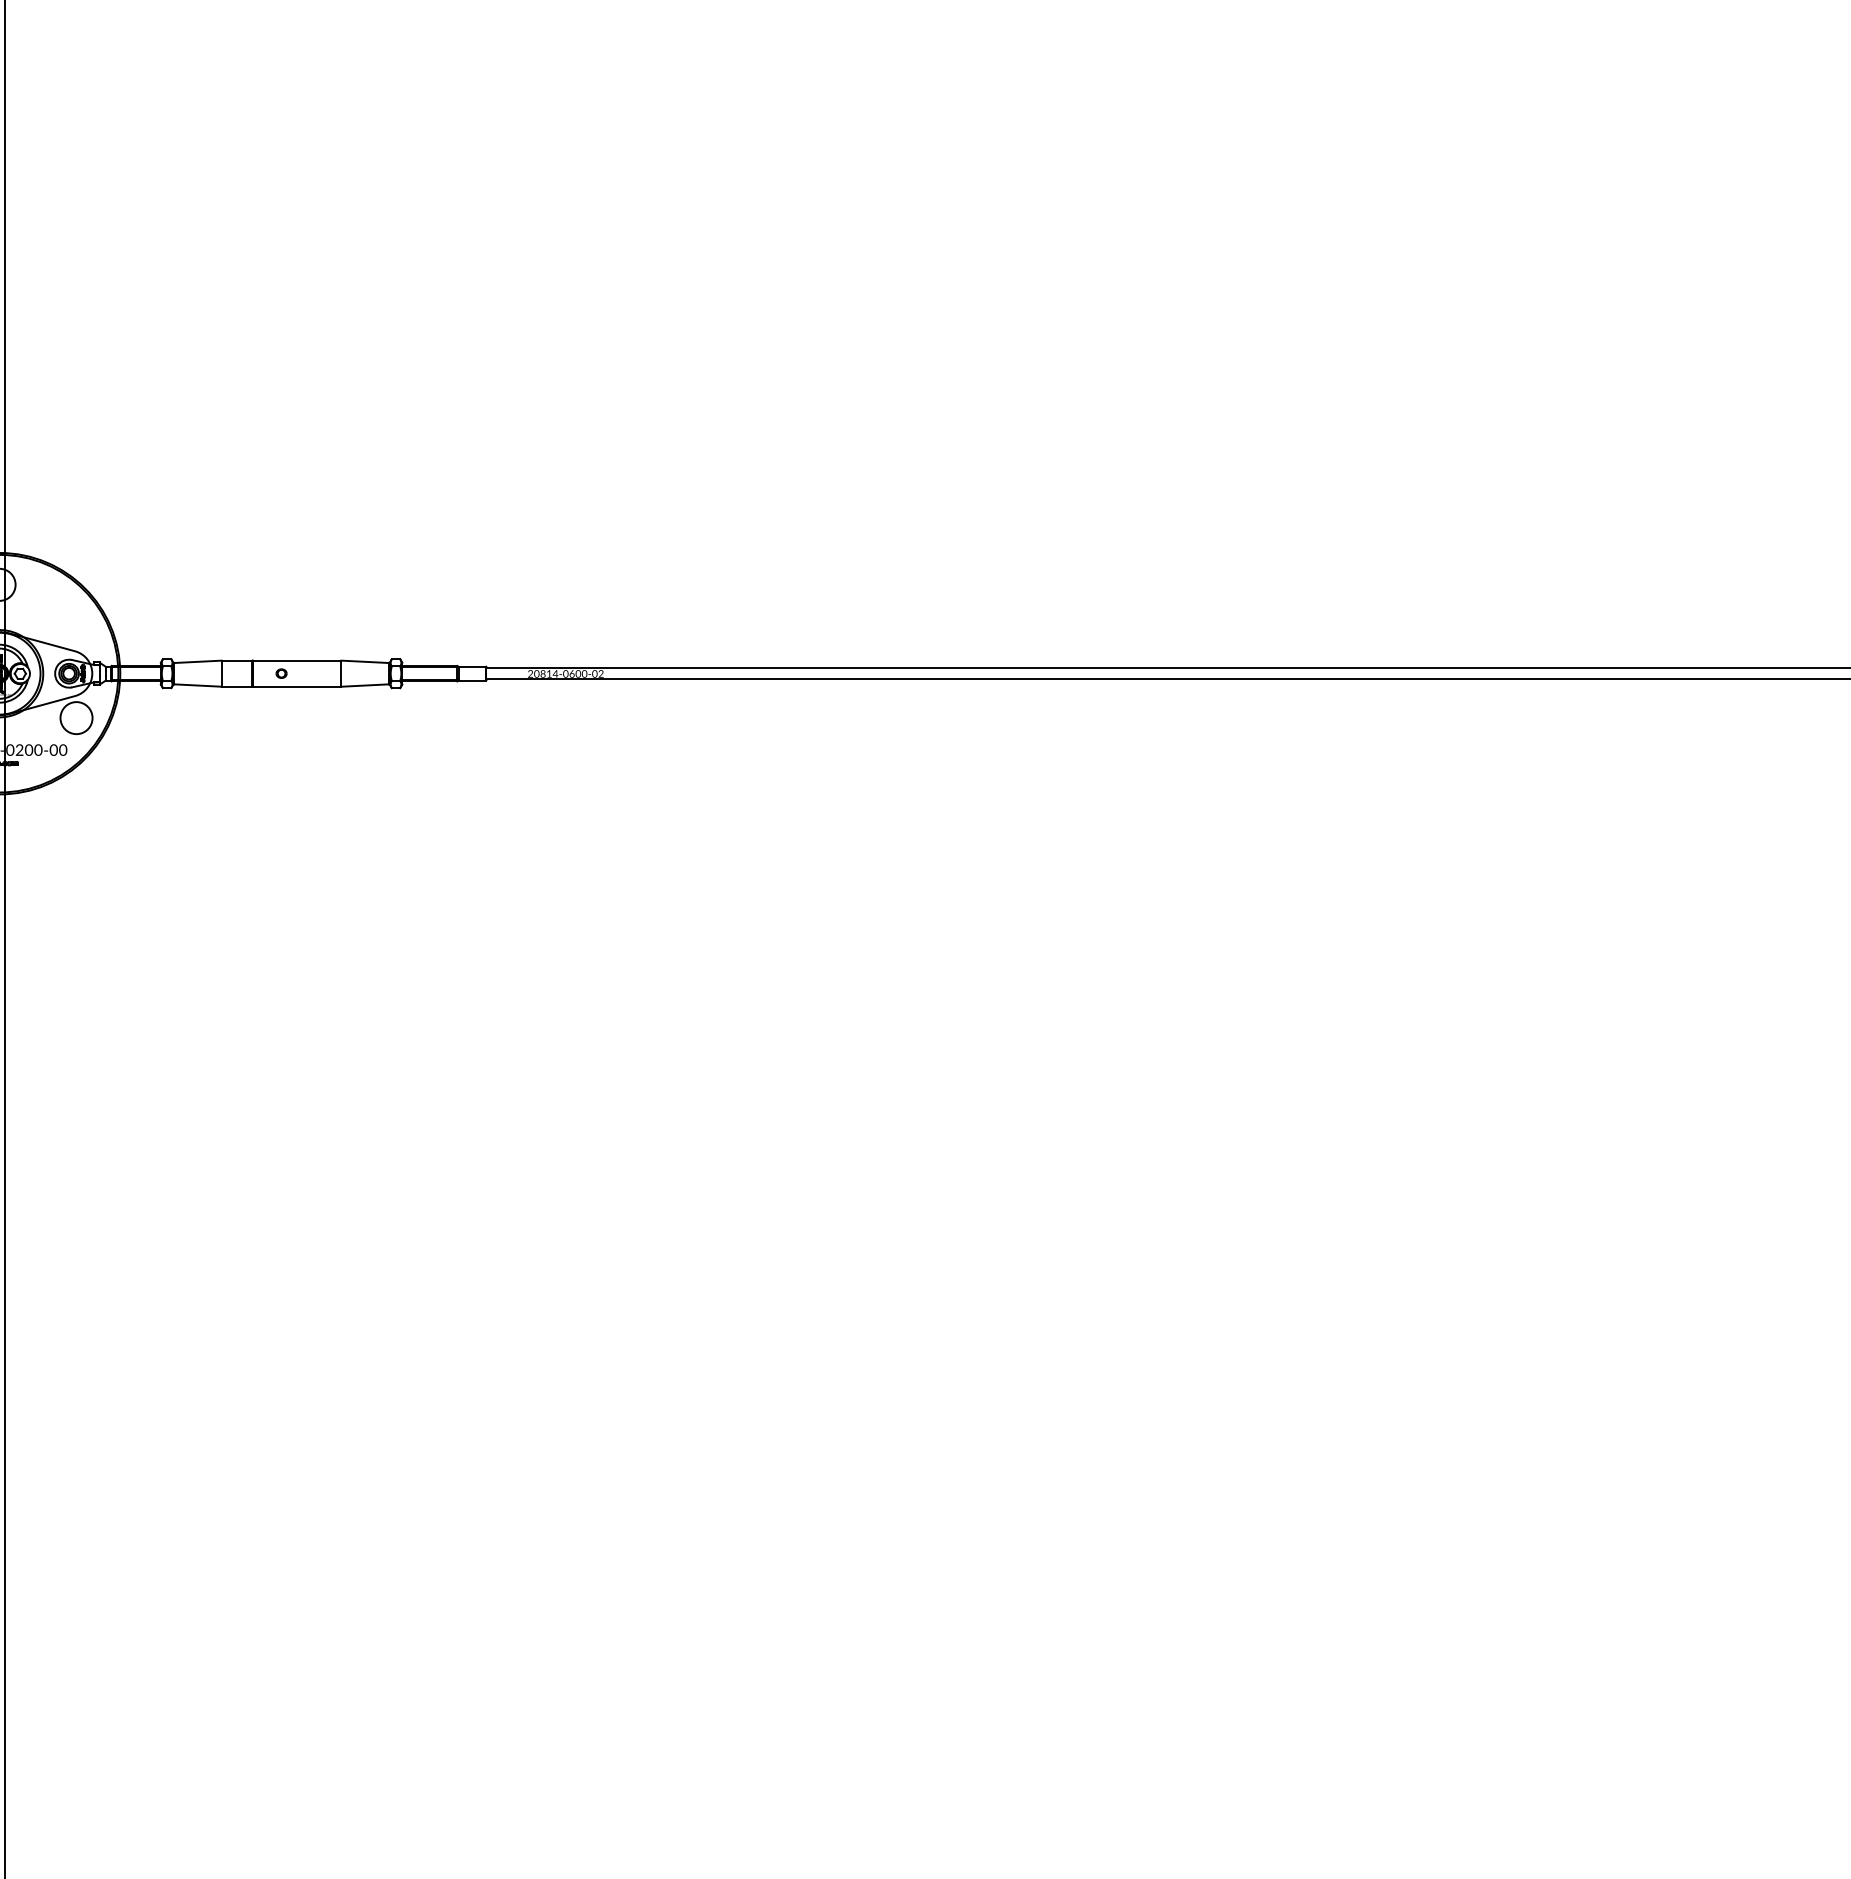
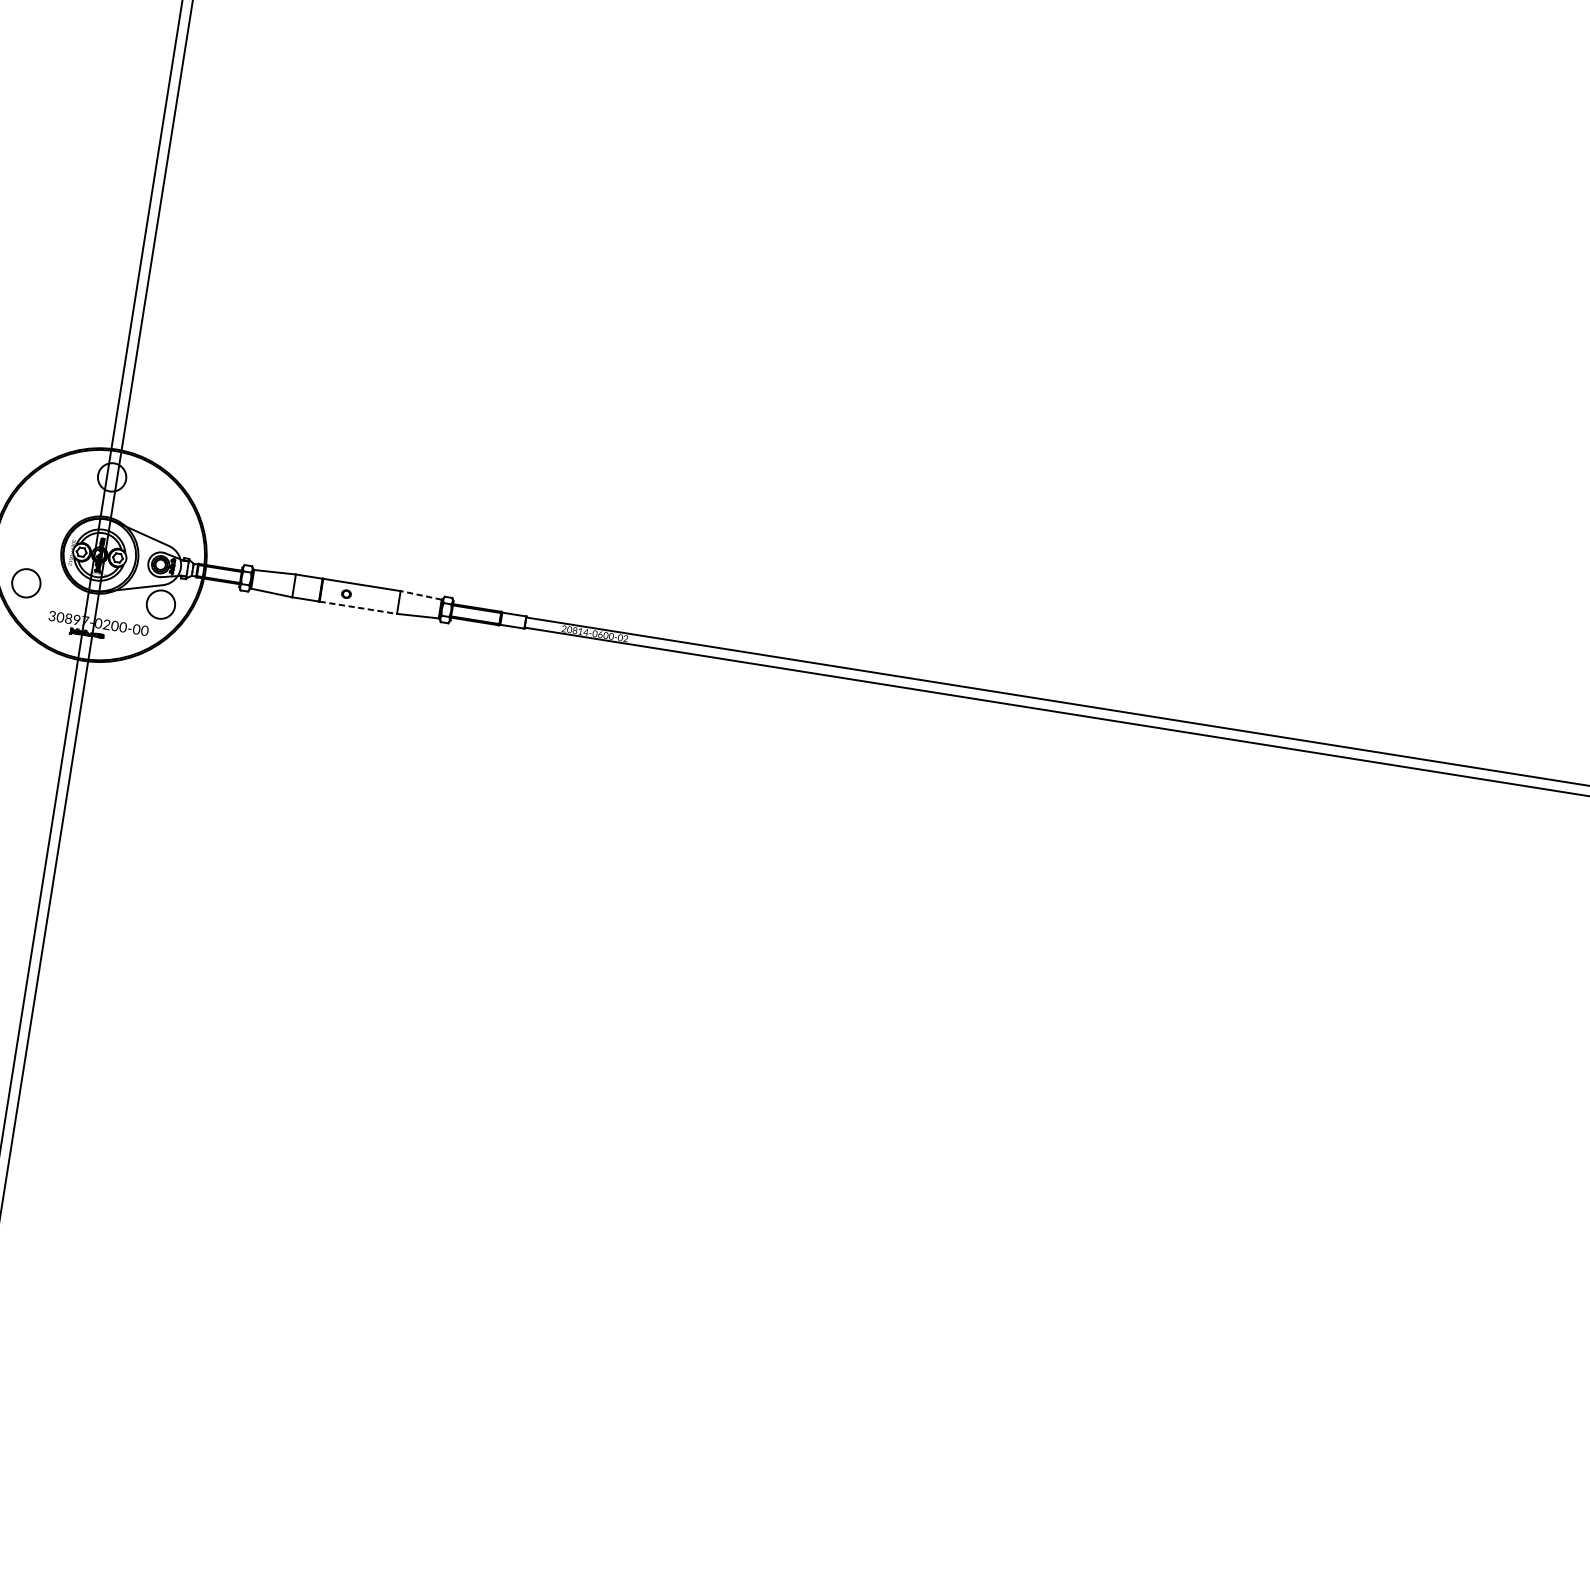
line: (365, 661) -> (421, 595), solid -> dashed
line: (297, 686) -> (358, 607), solid -> dashed

